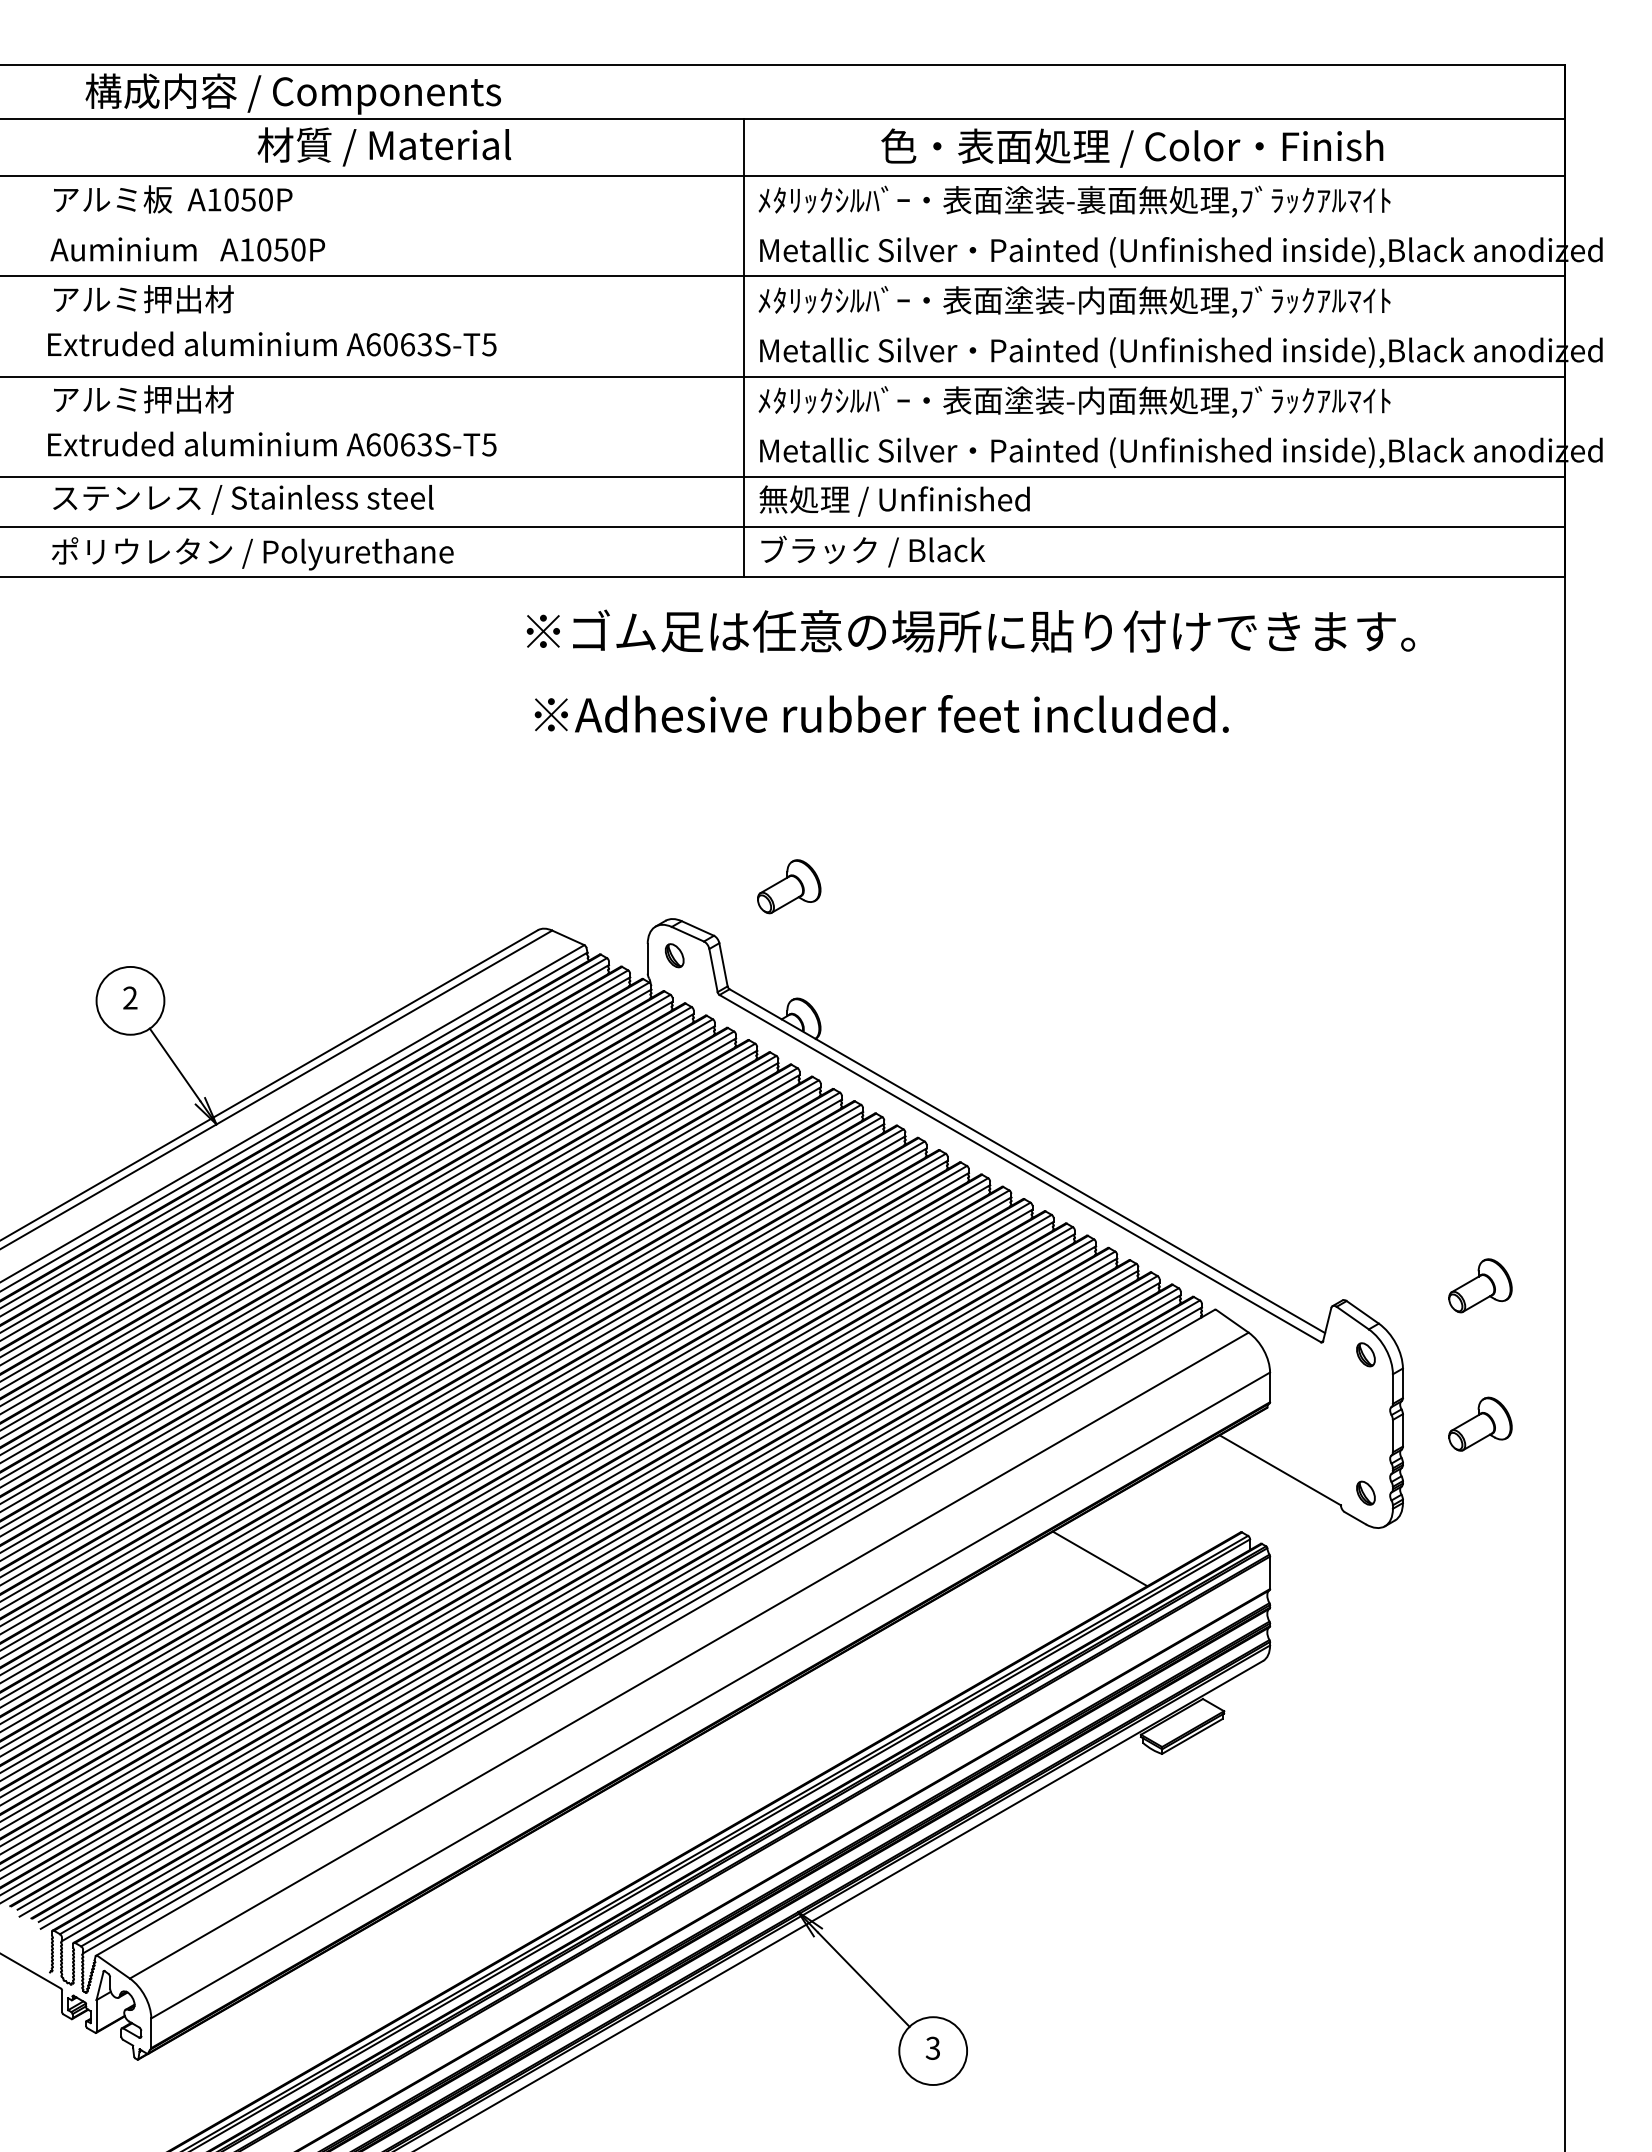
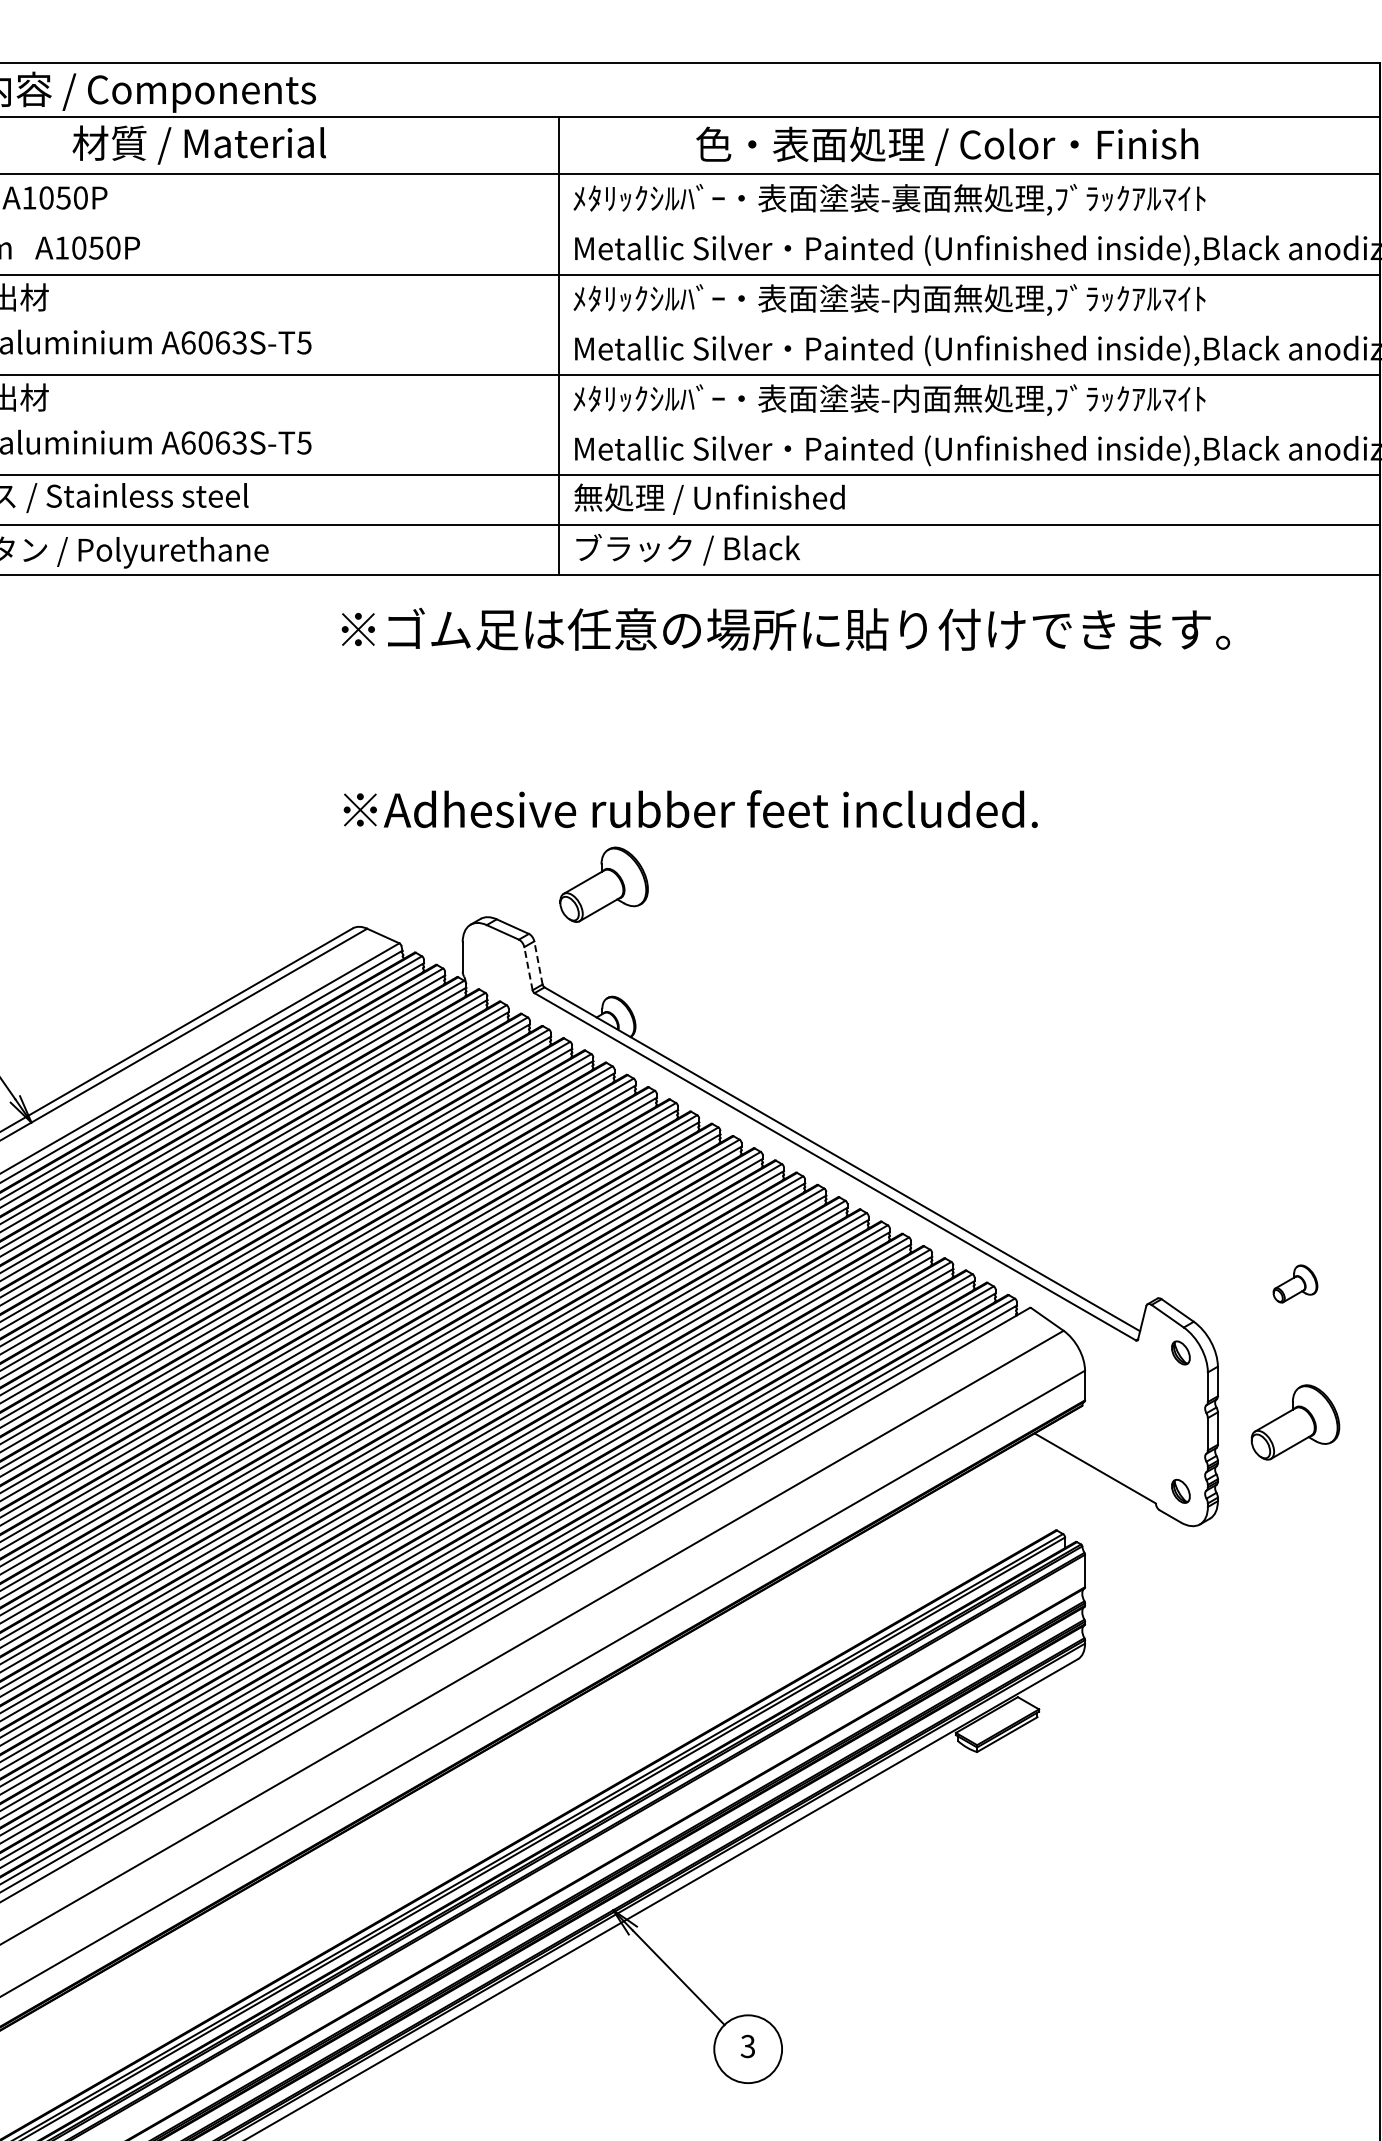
text: (881, 713) -> (690, 808), moved
part: (789, 886) -> (604, 884), size x1.4
part: (674, 955) -> (489, 953), removed
line: (723, 964) -> (538, 962), solid -> dashed
line: (713, 970) -> (528, 968), solid -> dashed
part: (1480, 1285) -> (1295, 1283), size x0.7
part: (1480, 1423) -> (1295, 1421), size x1.4
line: (1099, 1558) -> (914, 1556), removed

